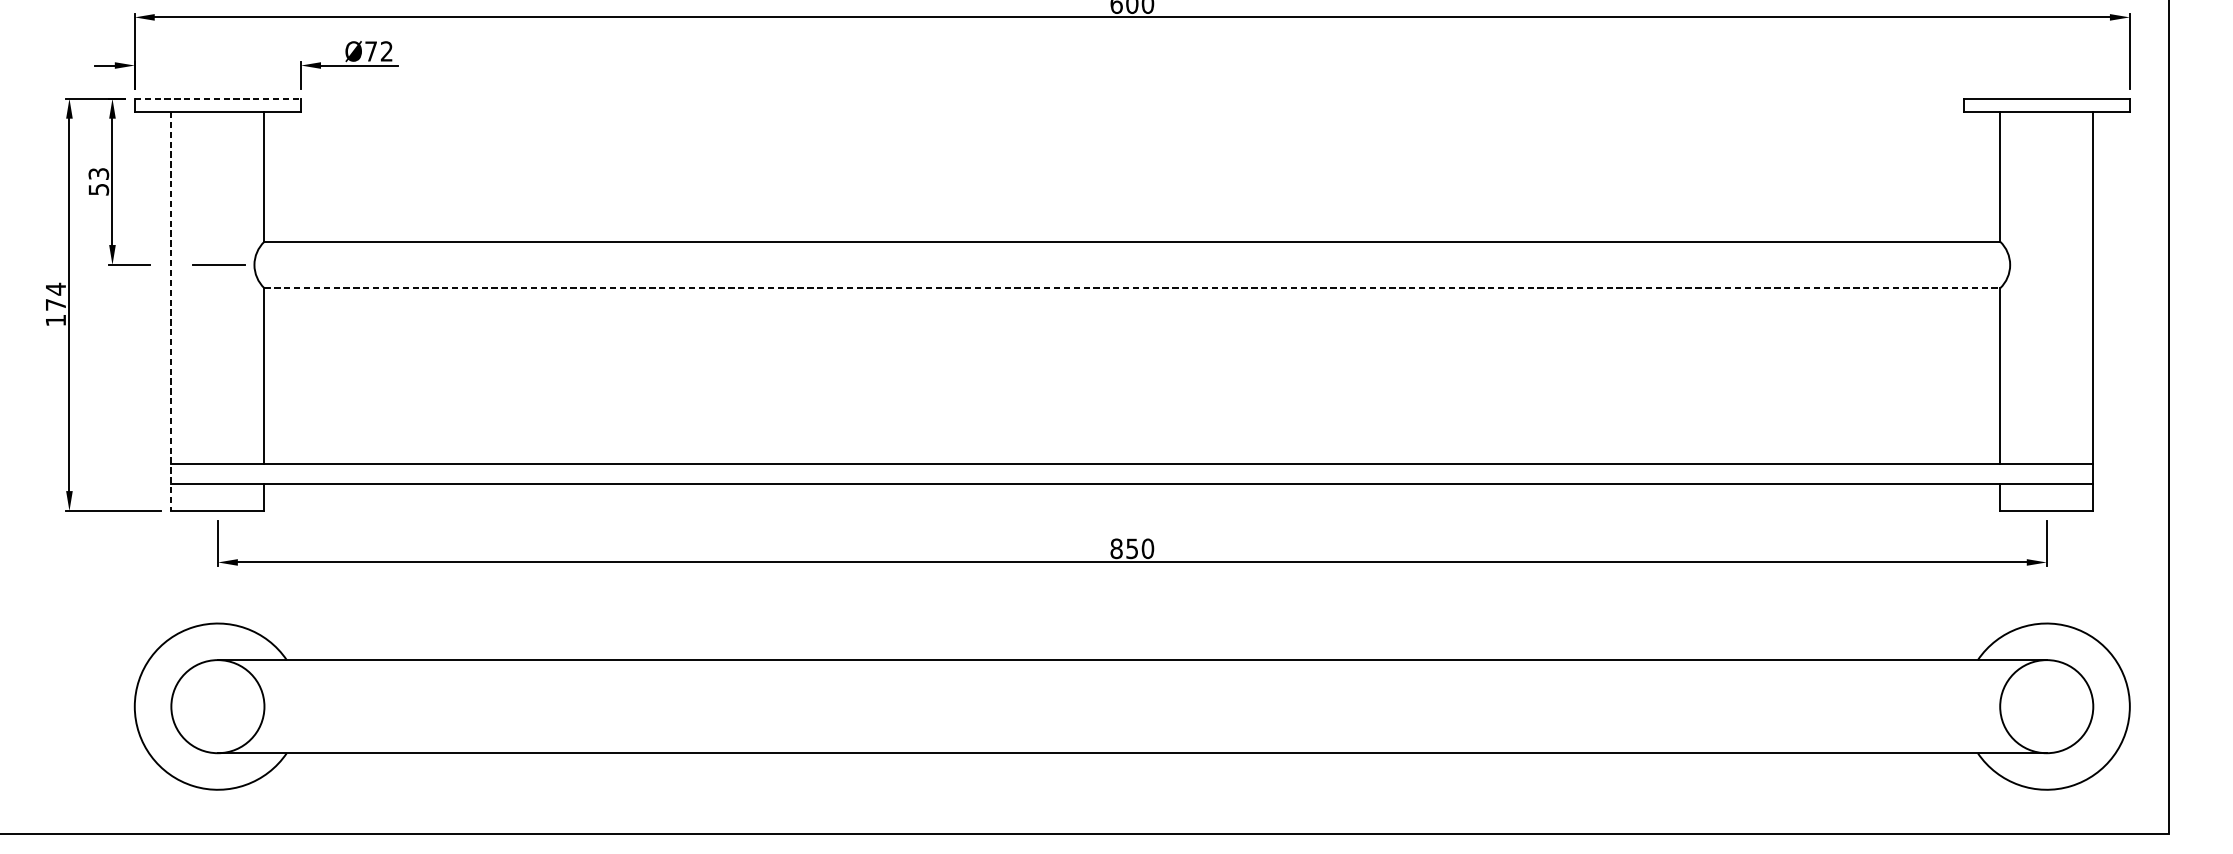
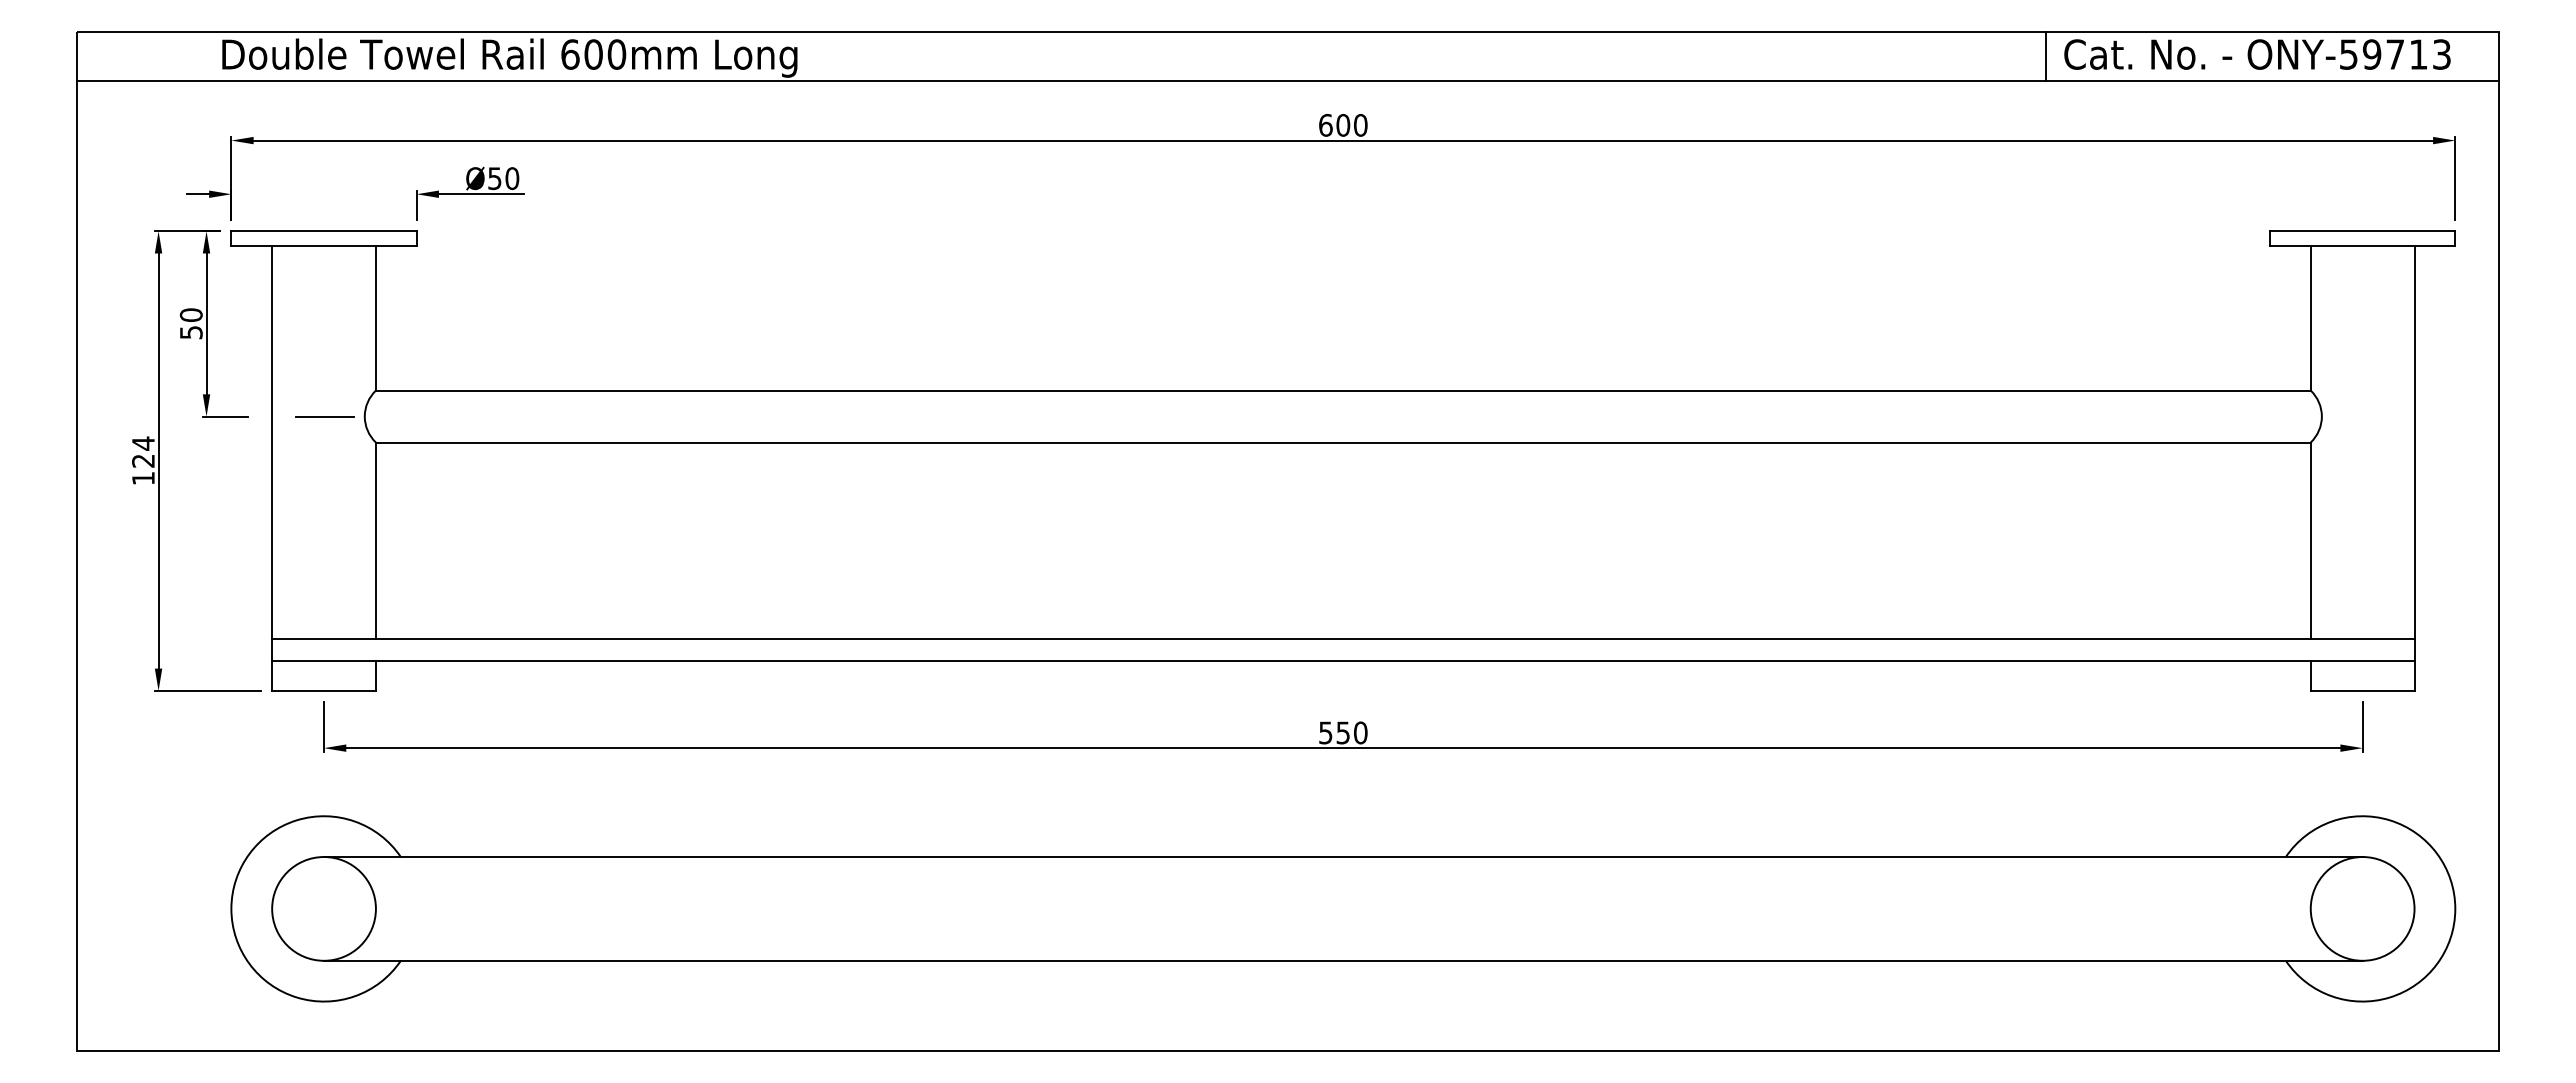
text: (378, 51) -> (503, 178), Ø72 -> Ø50
line: (218, 98) -> (324, 231), dashed -> solid
text: (98, 173) -> (190, 314), 53 -> 50
line: (1132, 288) -> (1343, 442), dashed -> solid
text: (55, 304) -> (143, 460), 174 -> 124
line: (171, 311) -> (272, 468), dashed -> solid
text: (1116, 548) -> (1325, 732), 850 -> 550

